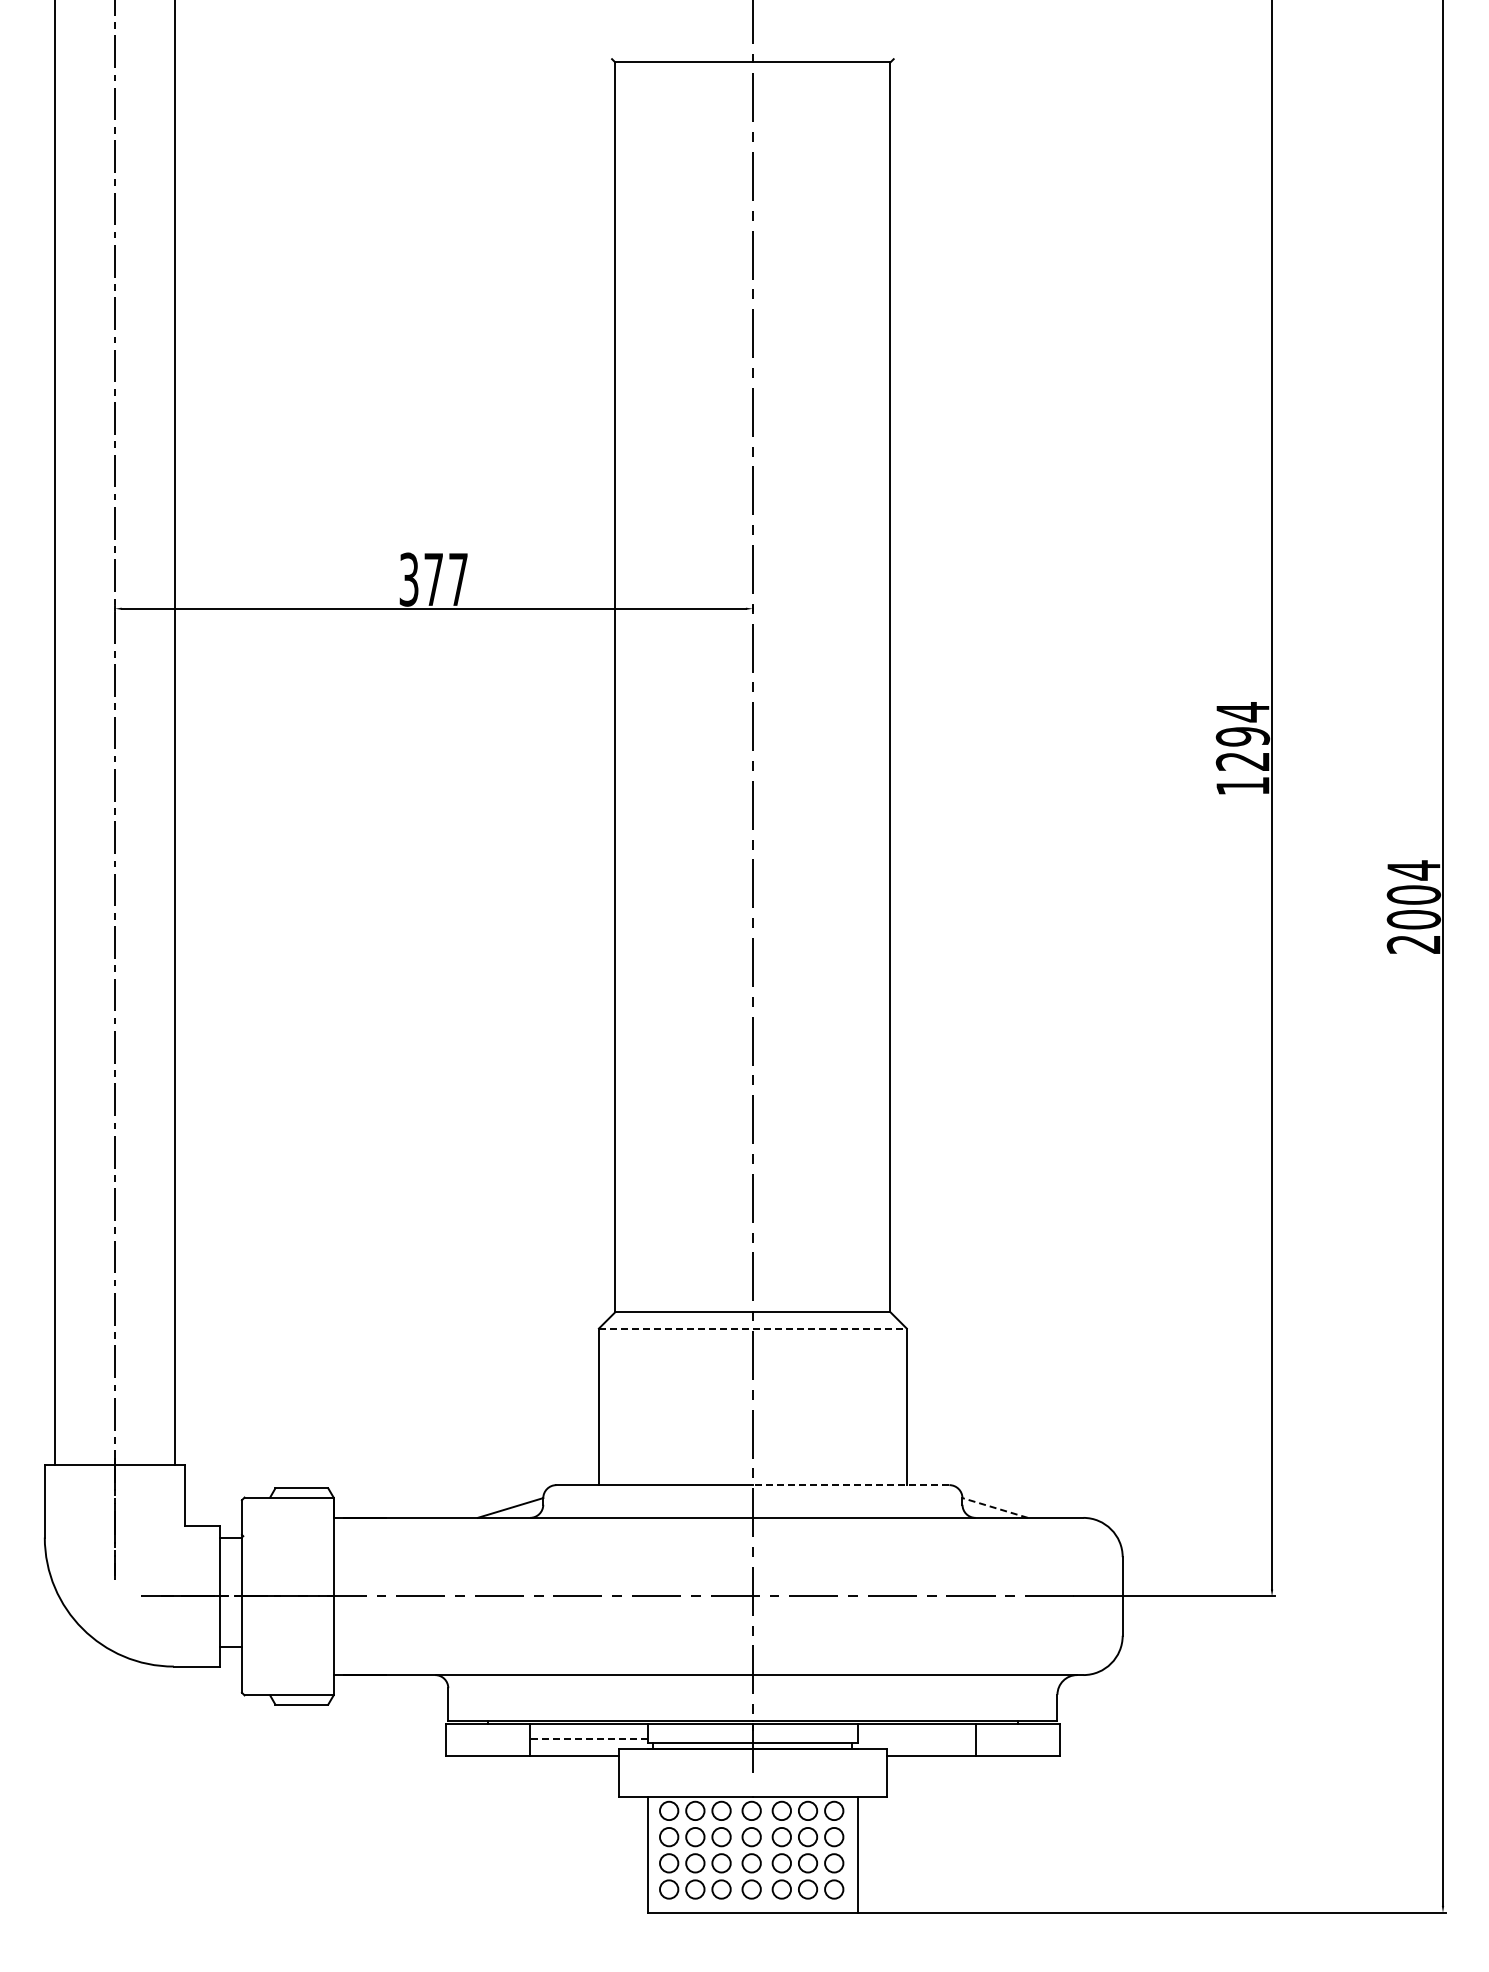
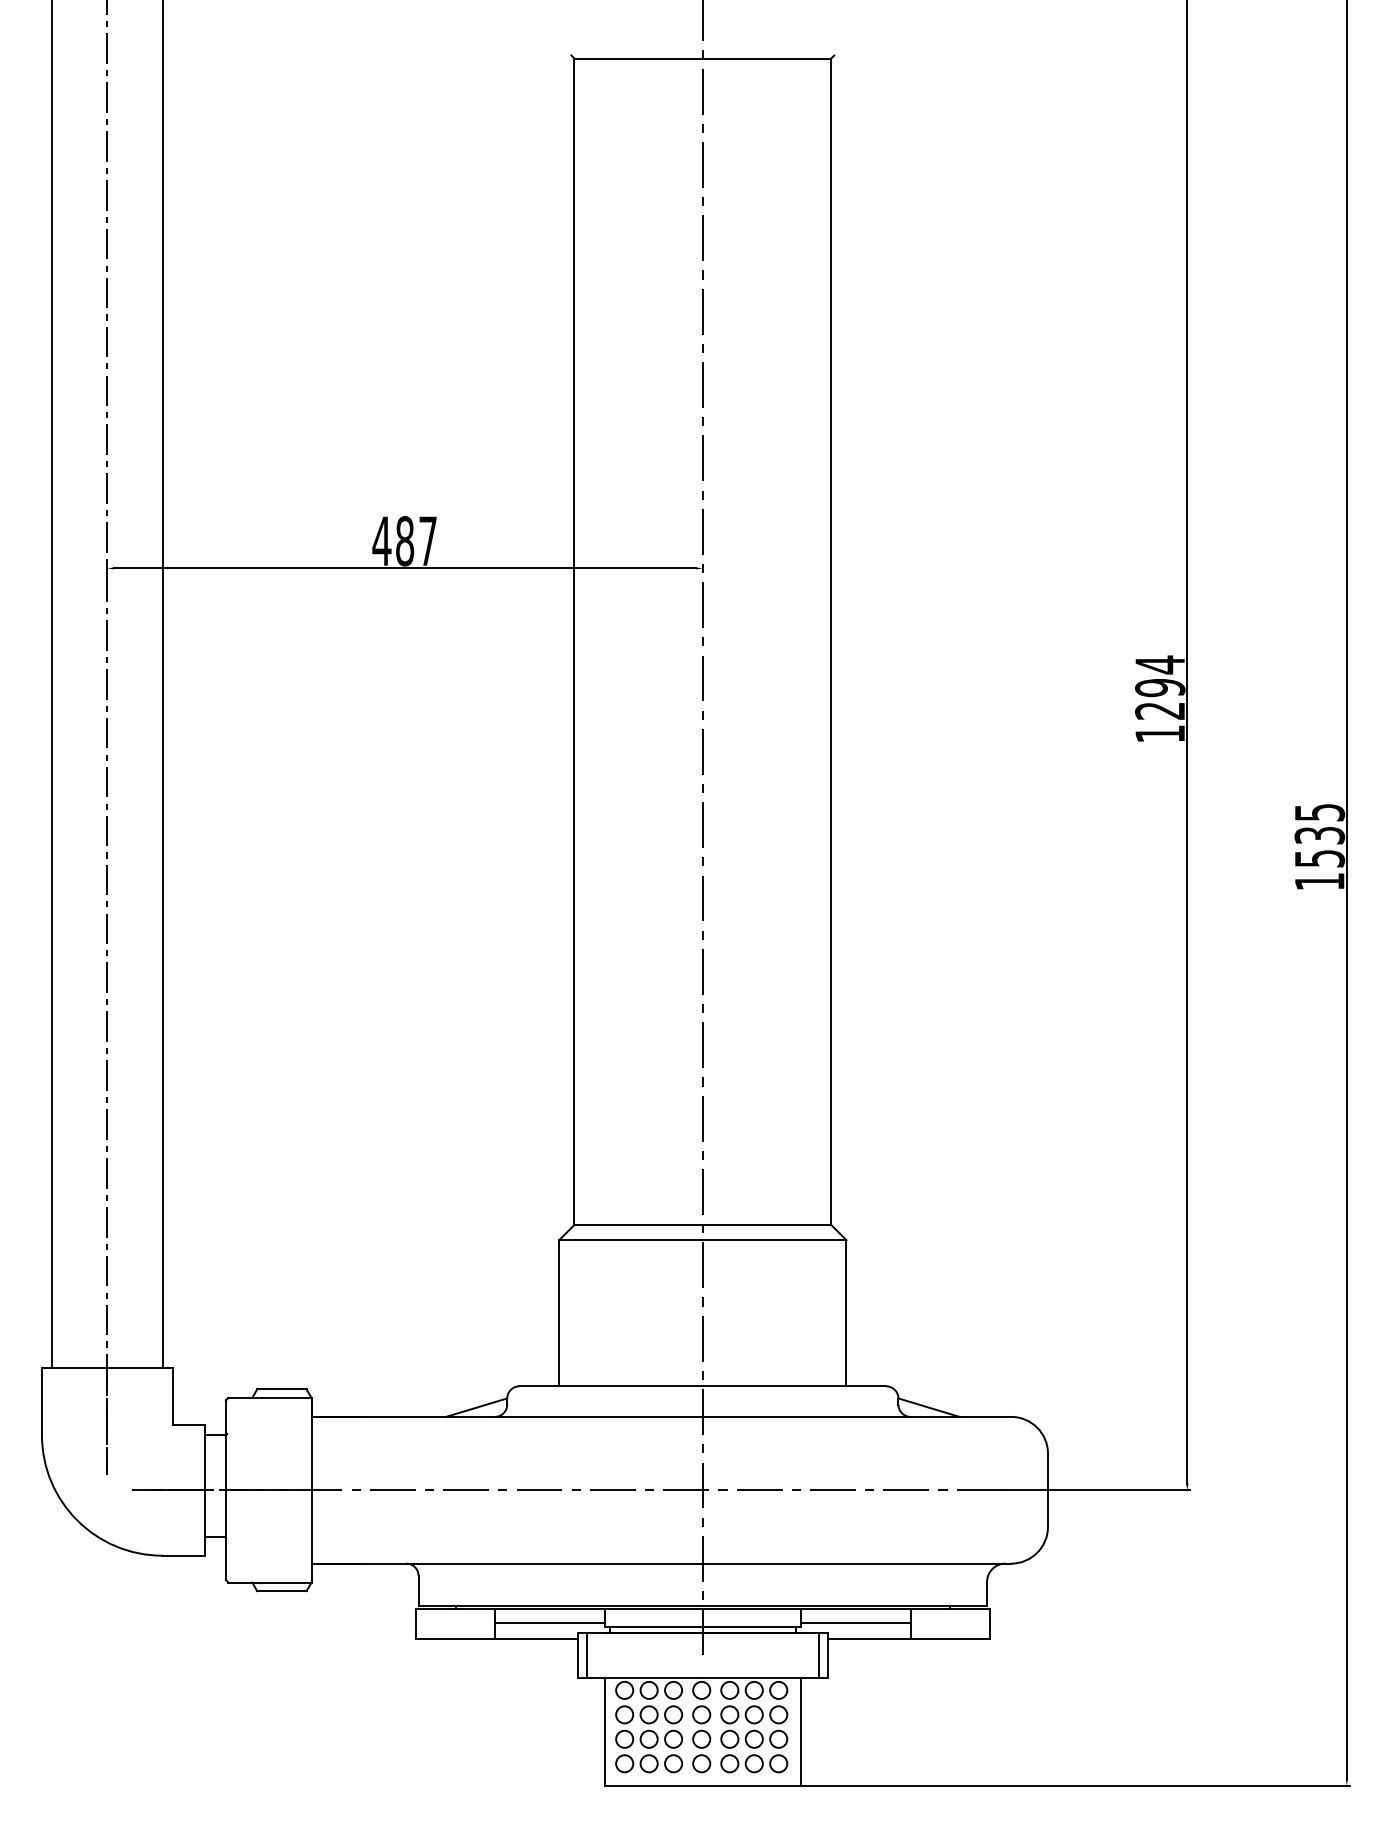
text: (420, 579) -> (392, 541), 377 -> 487
text: (1413, 906) -> (1319, 846), 2004 -> 1535
line: (752, 1328) -> (702, 1240), dashed -> solid
line: (850, 1485) -> (793, 1386), dashed -> solid
line: (994, 1507) -> (928, 1407), dashed -> solid
line: (589, 1738) -> (550, 1622), dashed -> solid
line: (916, 1738) -> (855, 1622), added
line: (628, 1773) -> (586, 1655), added
line: (877, 1773) -> (819, 1655), added

